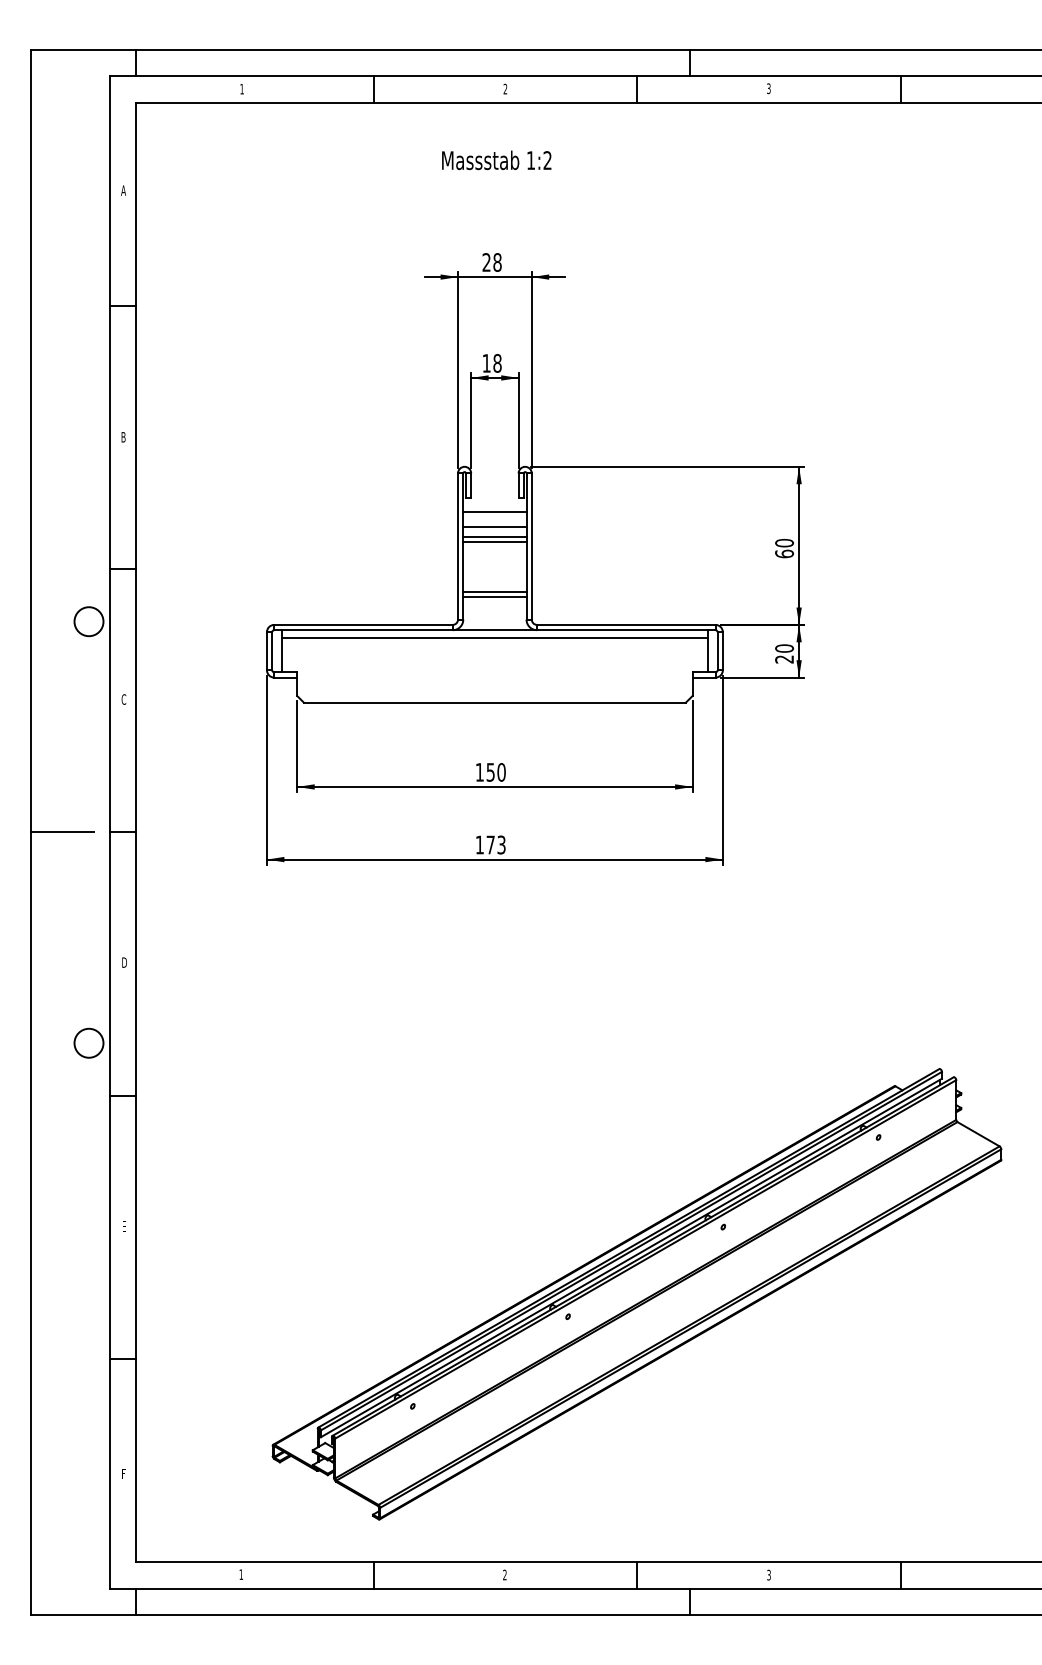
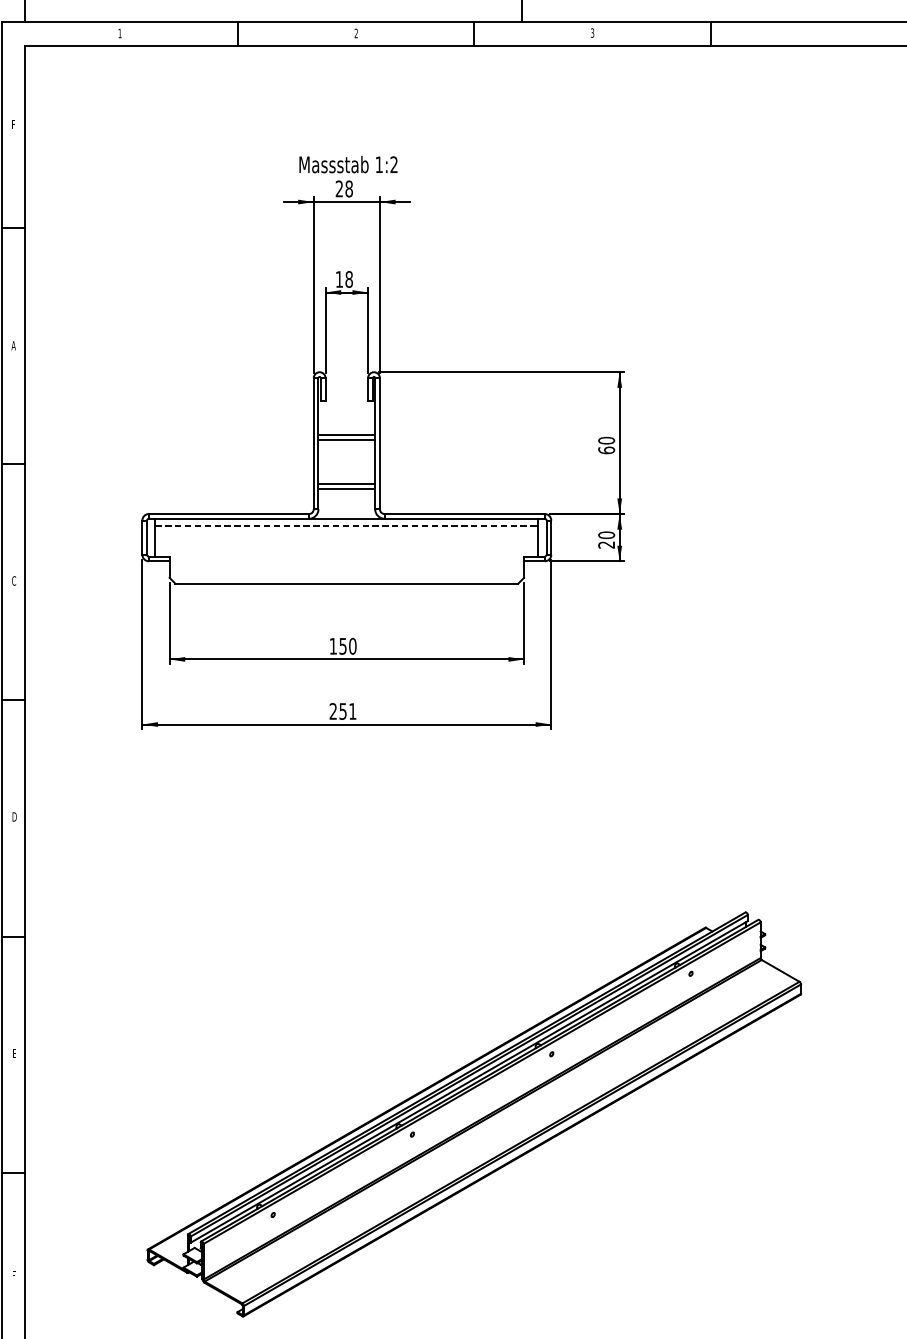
text: (496, 160) -> (348, 164), moved
text: (123, 190) -> (13, 124), A -> F
text: (123, 437) -> (13, 345), B -> A
line: (494, 511) -> (346, 412), removed
line: (494, 527) -> (346, 426), removed
line: (495, 638) -> (347, 526), solid -> dashed
text: (490, 844) -> (342, 711), 173 -> 251

